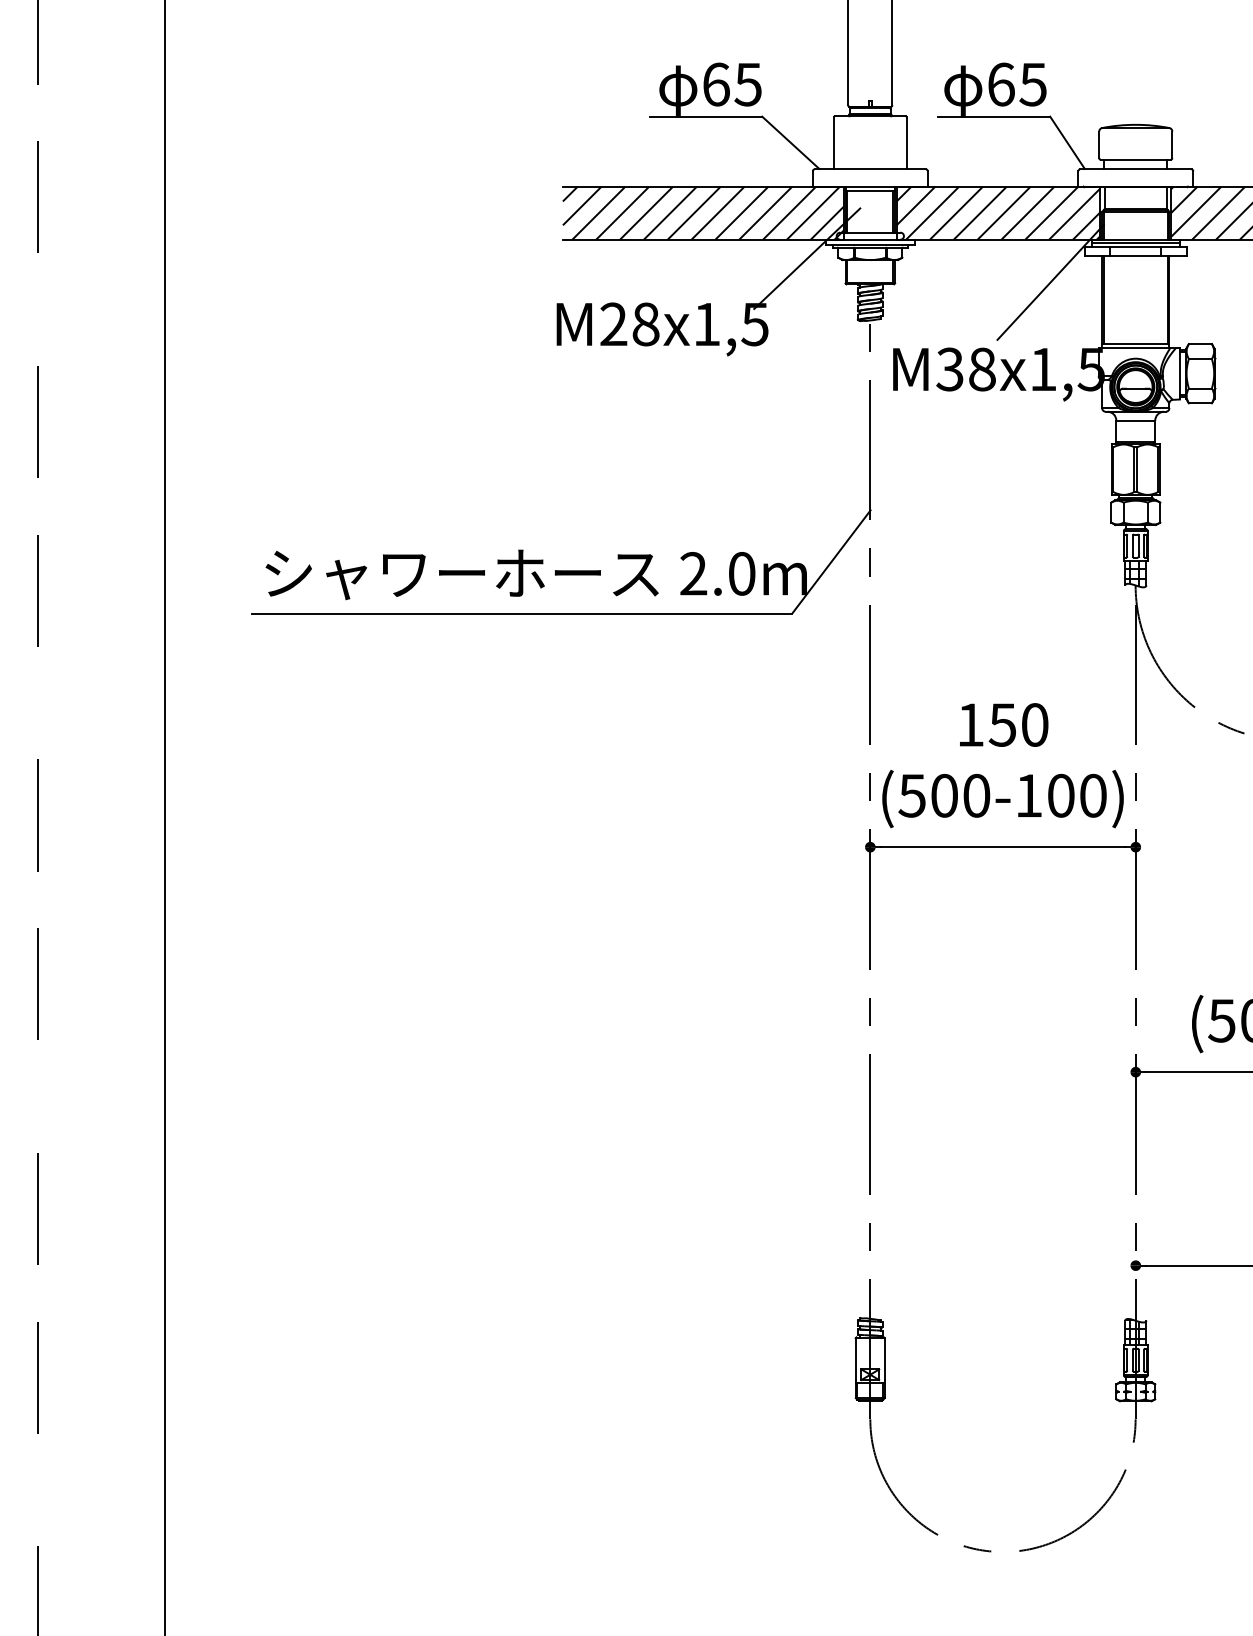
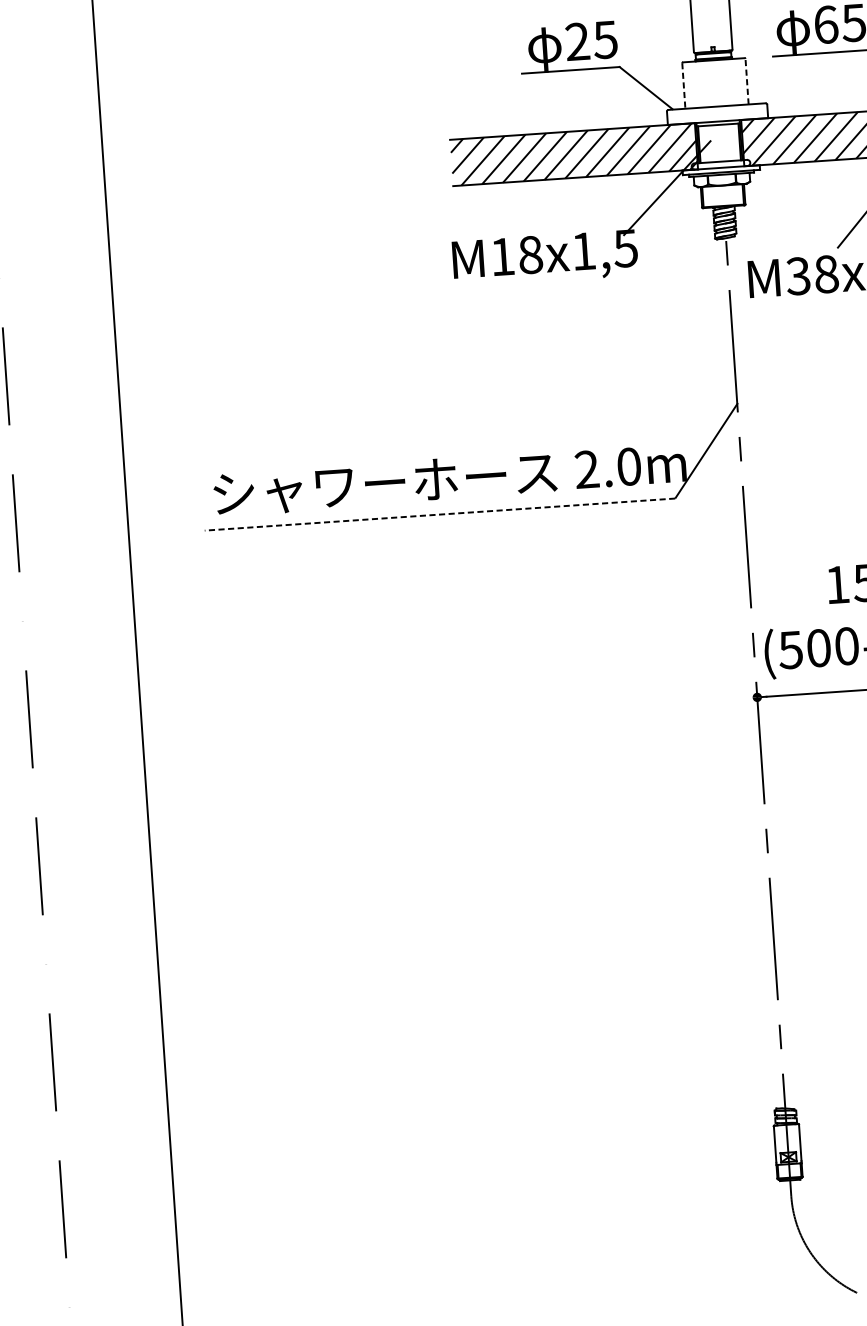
text: (716, 84) -> (577, 41), 65 -> 25
line: (906, 142) -> (746, 80), solid -> dashed
line: (834, 143) -> (684, 86), solid -> dashed
text: (613, 323) -> (502, 256), M28x1,5 -> M18x1,5
line: (522, 613) -> (440, 514), solid -> dashed

